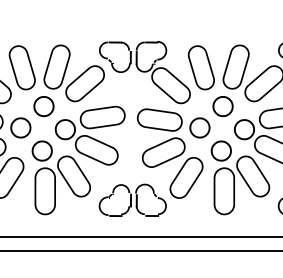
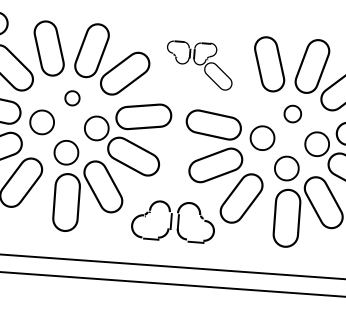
part: (144, 72) -> (199, 65), size x0.6
part: (43, 106) -> (71, 98), size x0.6
part: (222, 106) -> (292, 113), size x0.7

